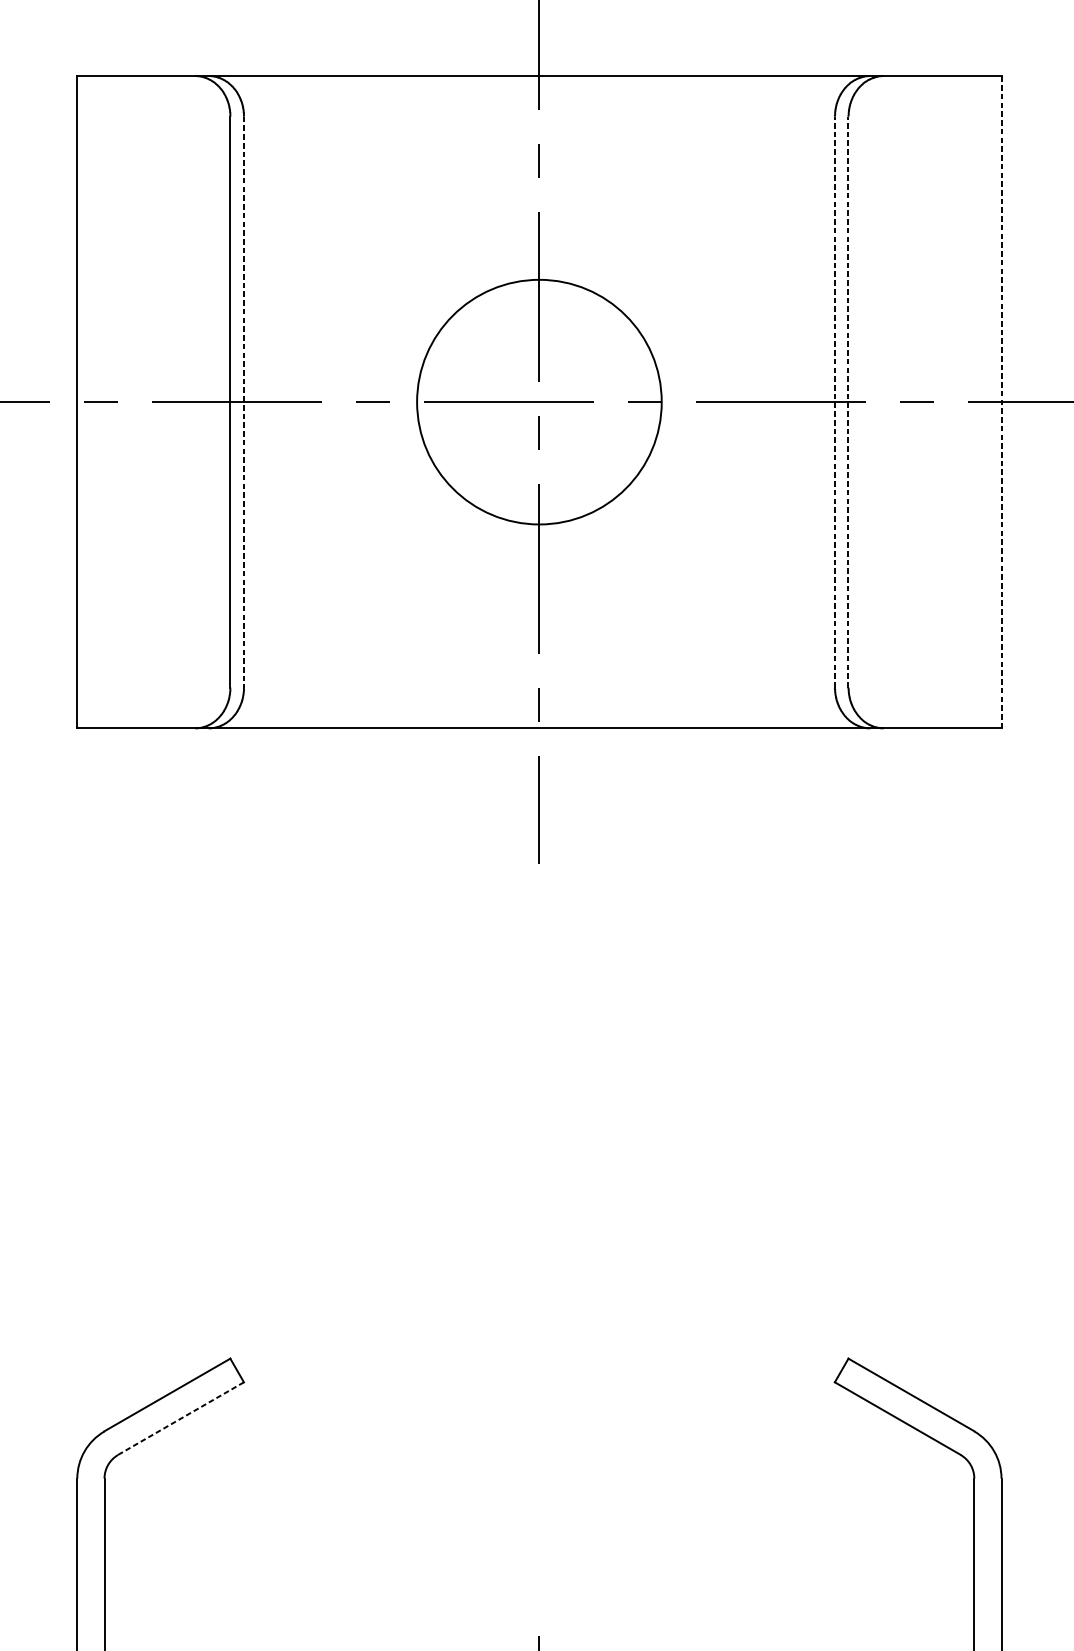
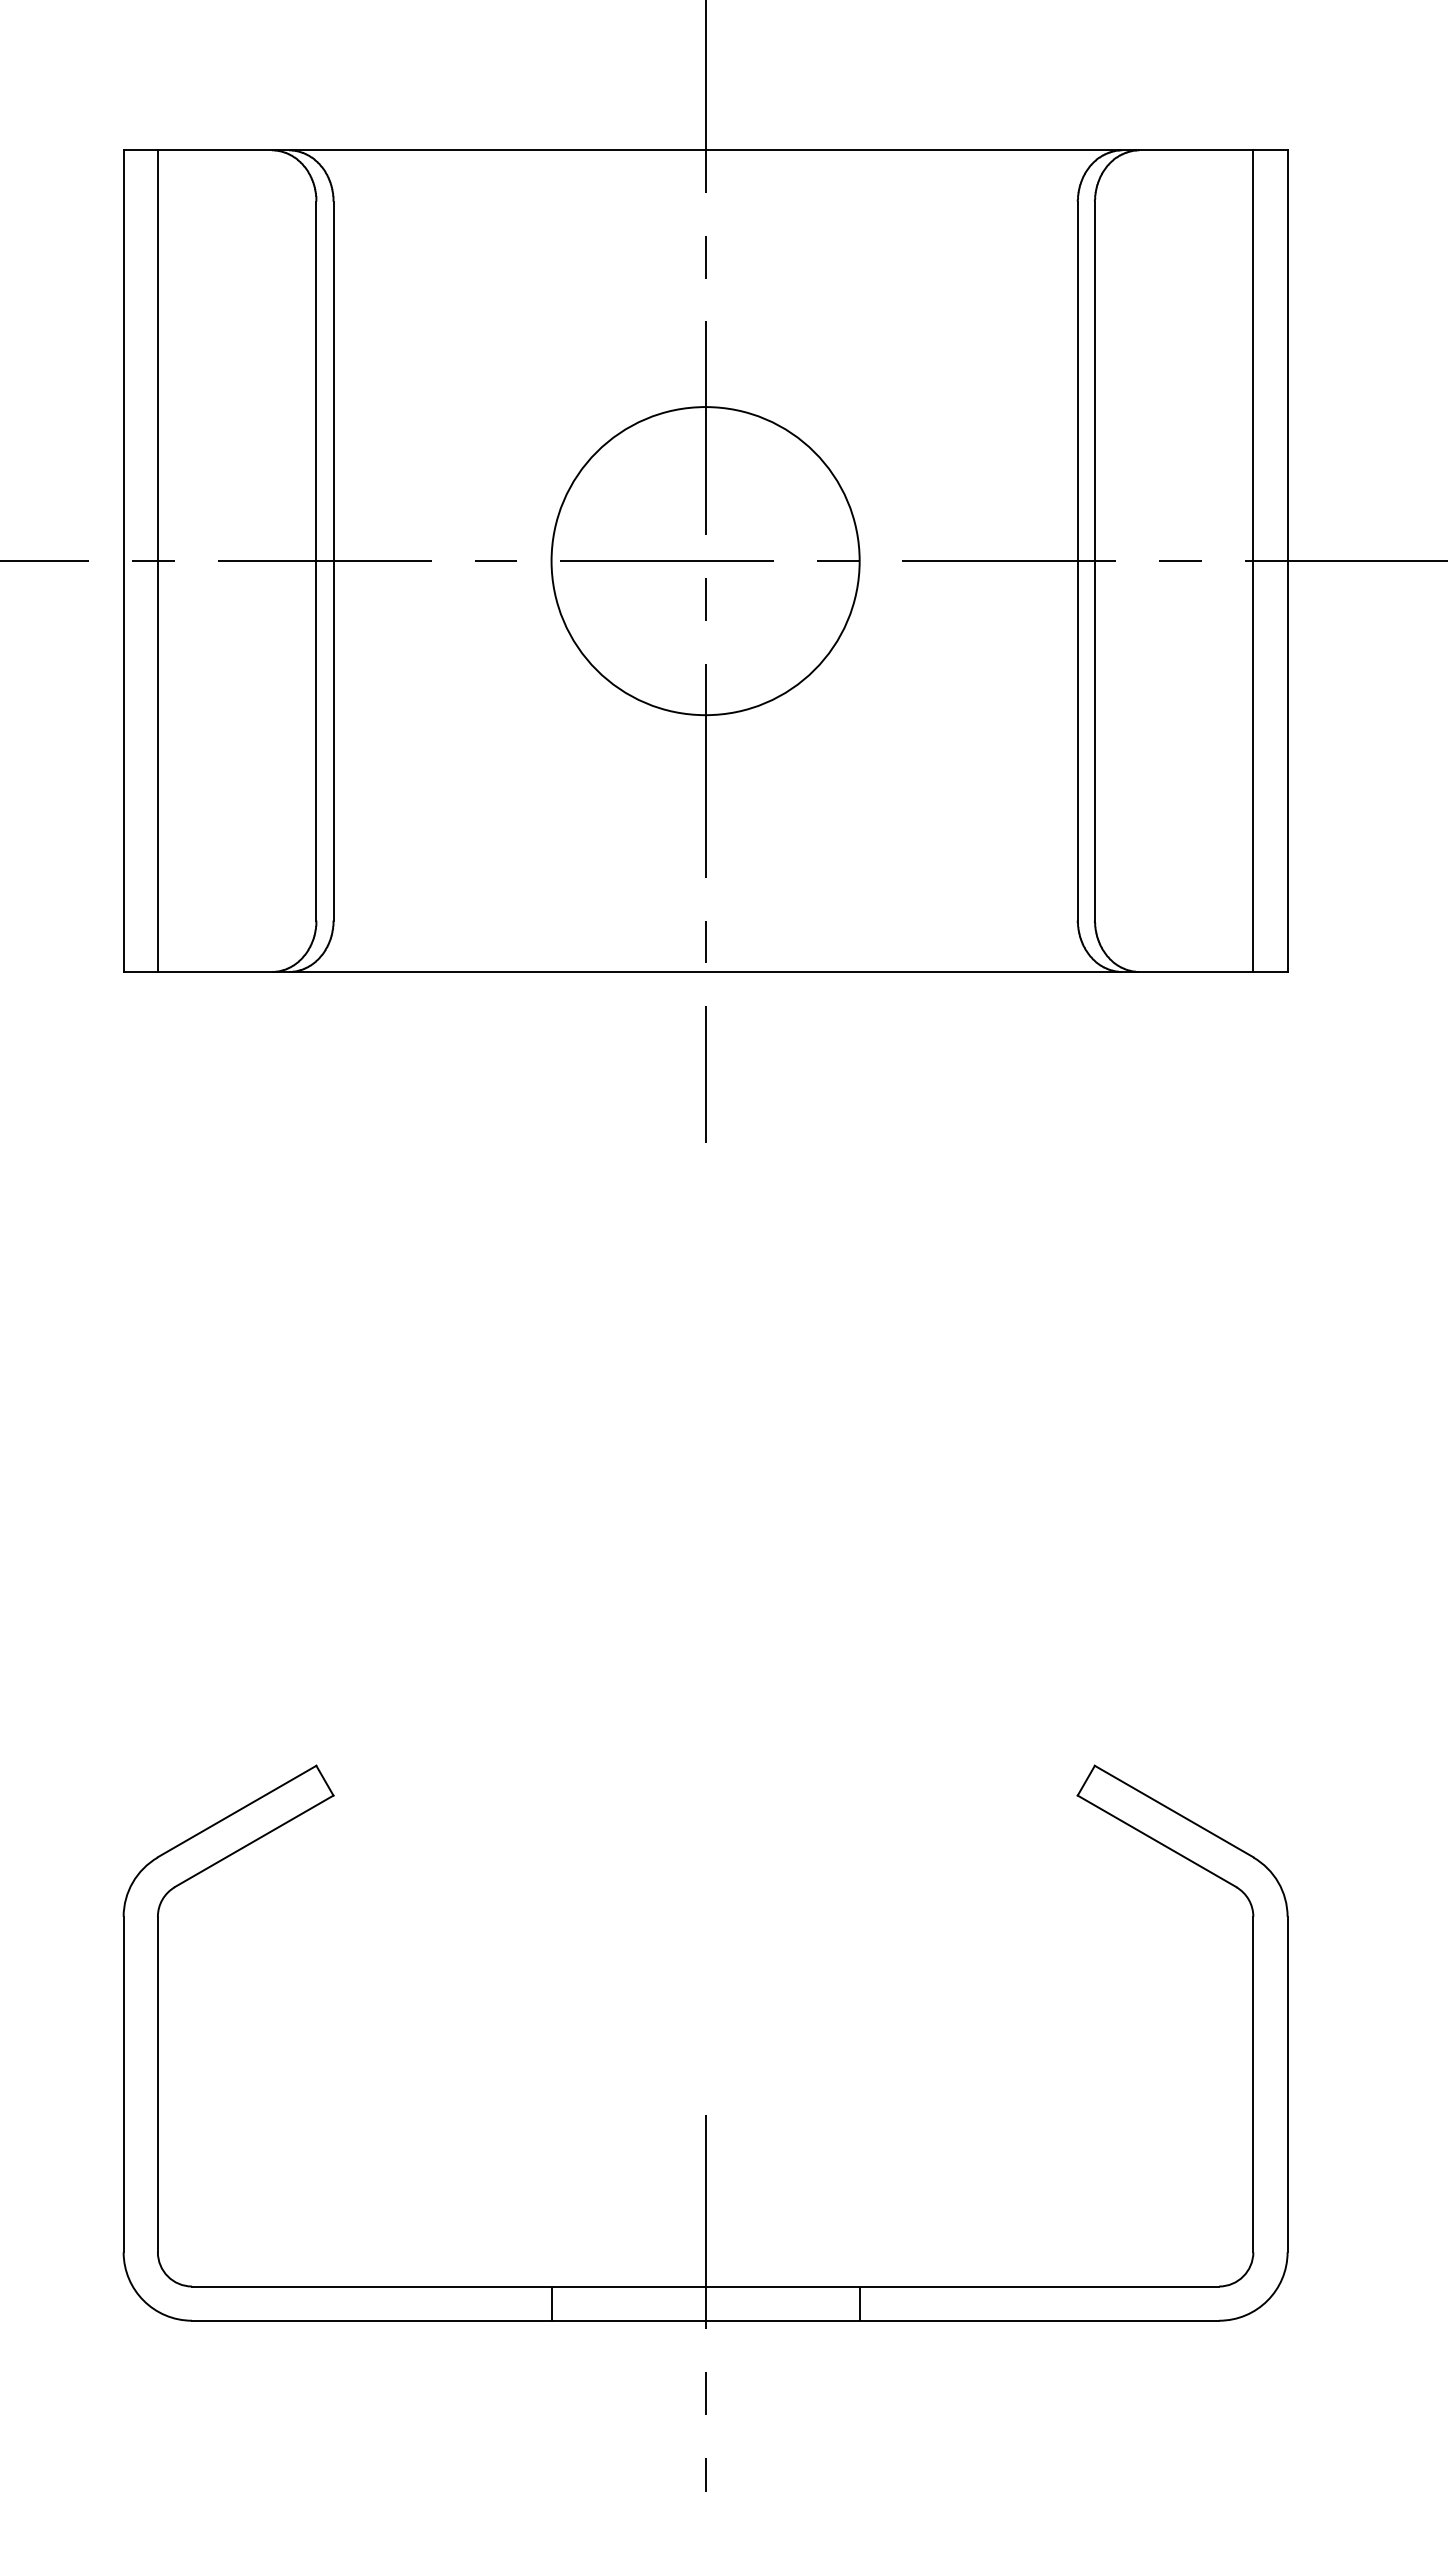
line: (104, 401) -> (157, 560), added
line: (834, 401) -> (1077, 560), dashed -> solid
line: (848, 401) -> (1094, 560), dashed -> solid
line: (974, 401) -> (1253, 560), added
line: (243, 402) -> (333, 561), dashed -> solid
line: (1001, 402) -> (1287, 561), dashed -> solid
line: (180, 1418) -> (253, 1841), dashed -> solid

